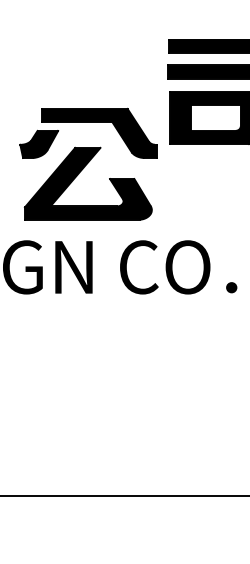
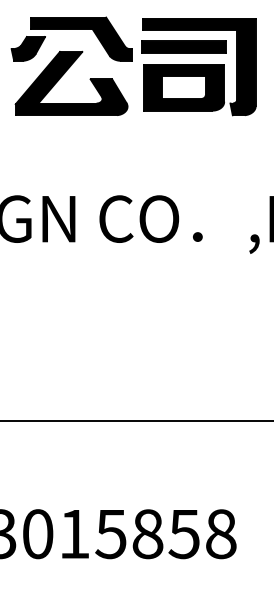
part: (88, 163) -> (71, 65), moved

